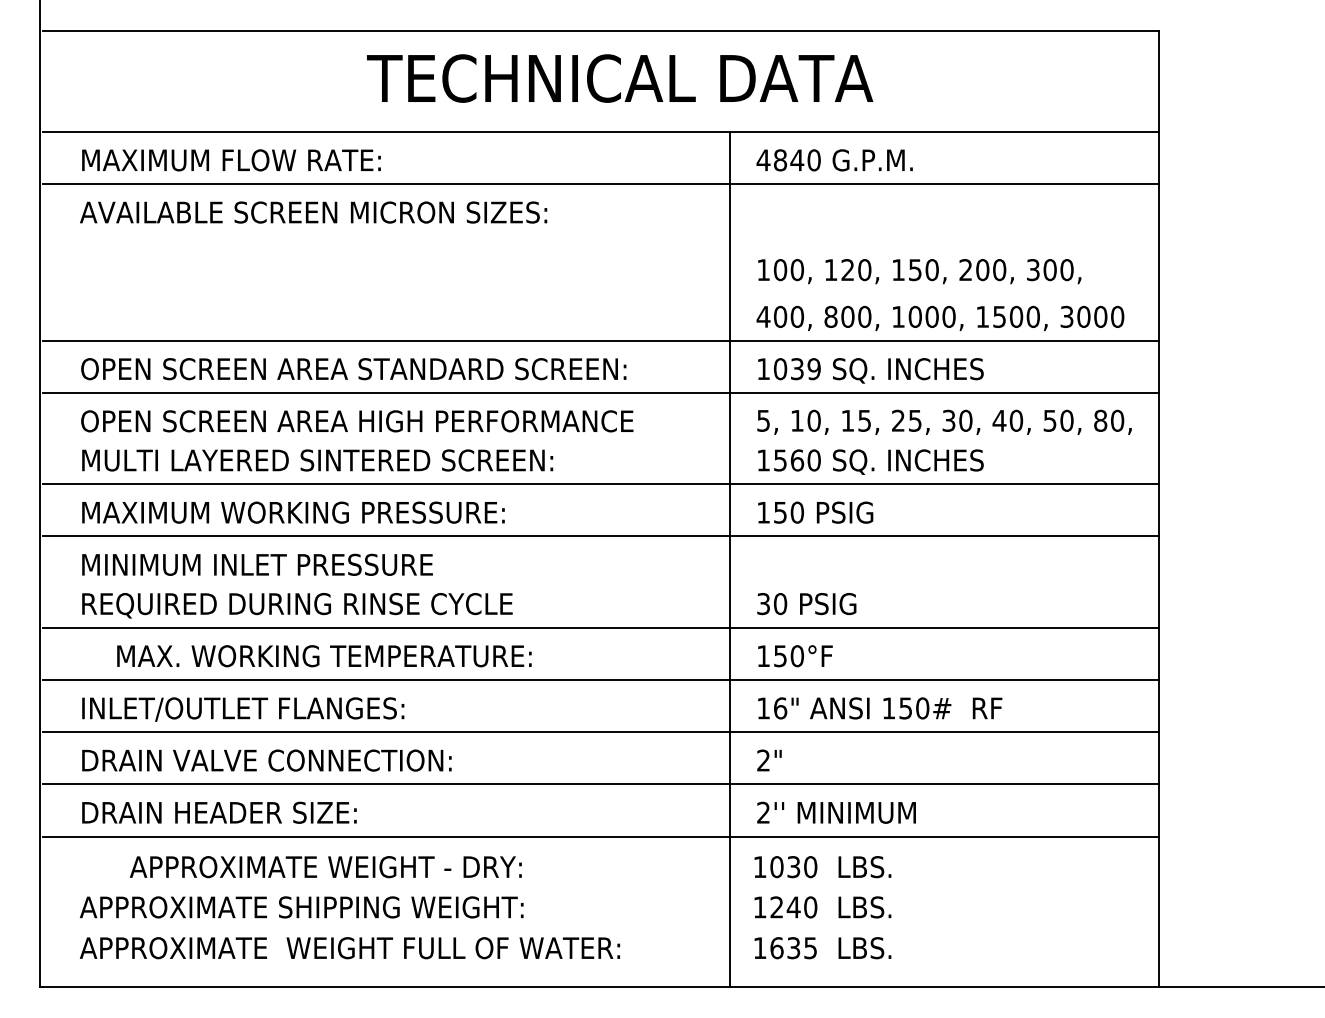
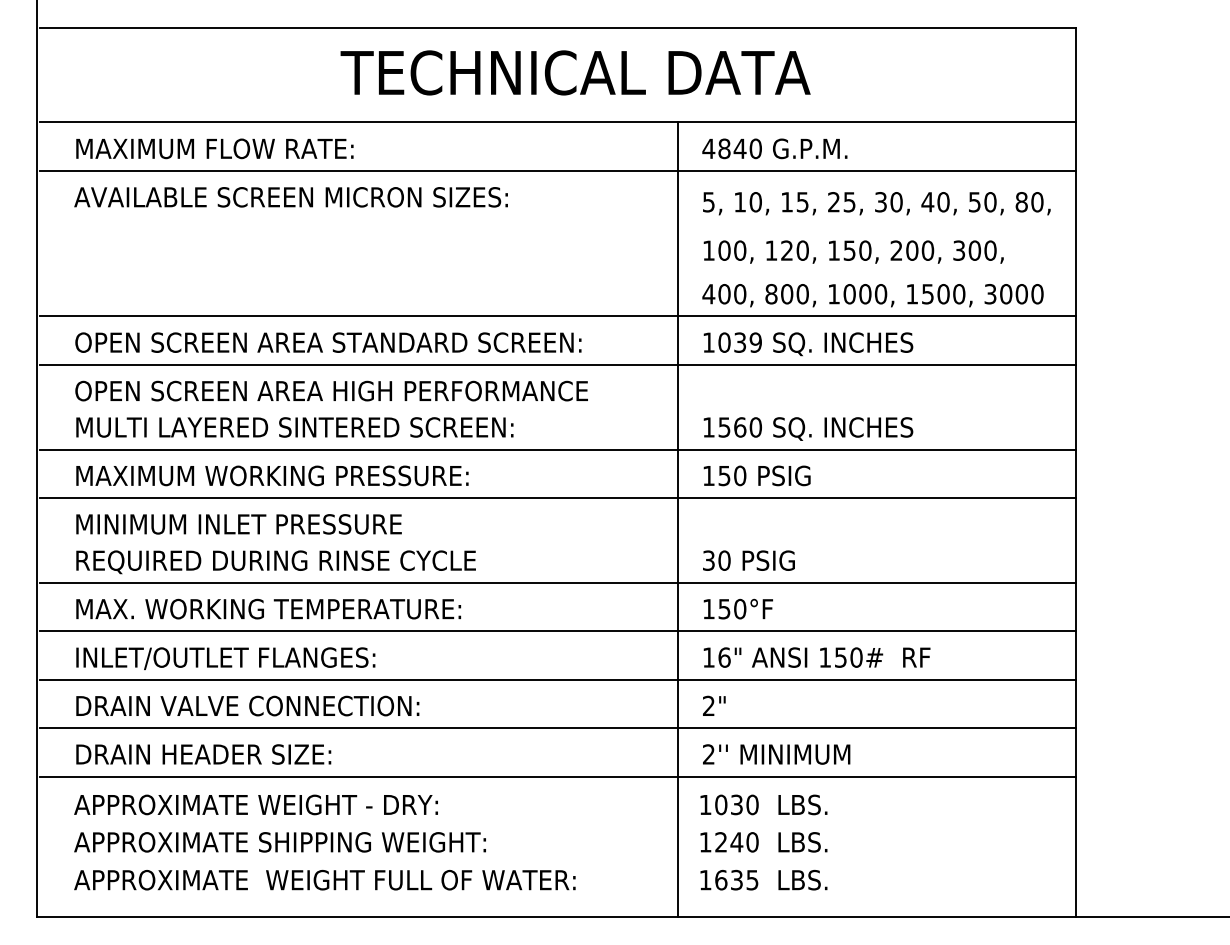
text: (944, 421) -> (876, 202), moved
text: (324, 656) -> (268, 609), moved
text: (325, 867) -> (255, 805), moved

